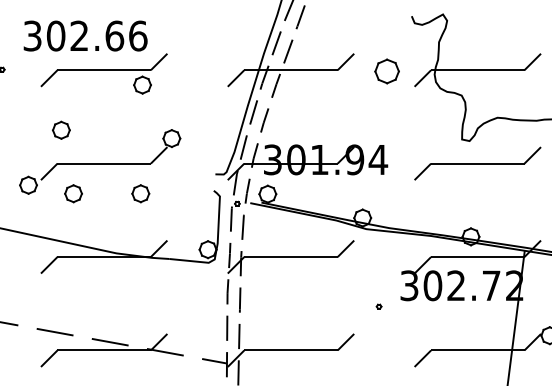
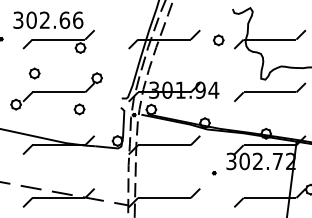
part: (386, 71) -> (218, 40), size x0.71
part: (73, 193) -> (41, 109), removed

